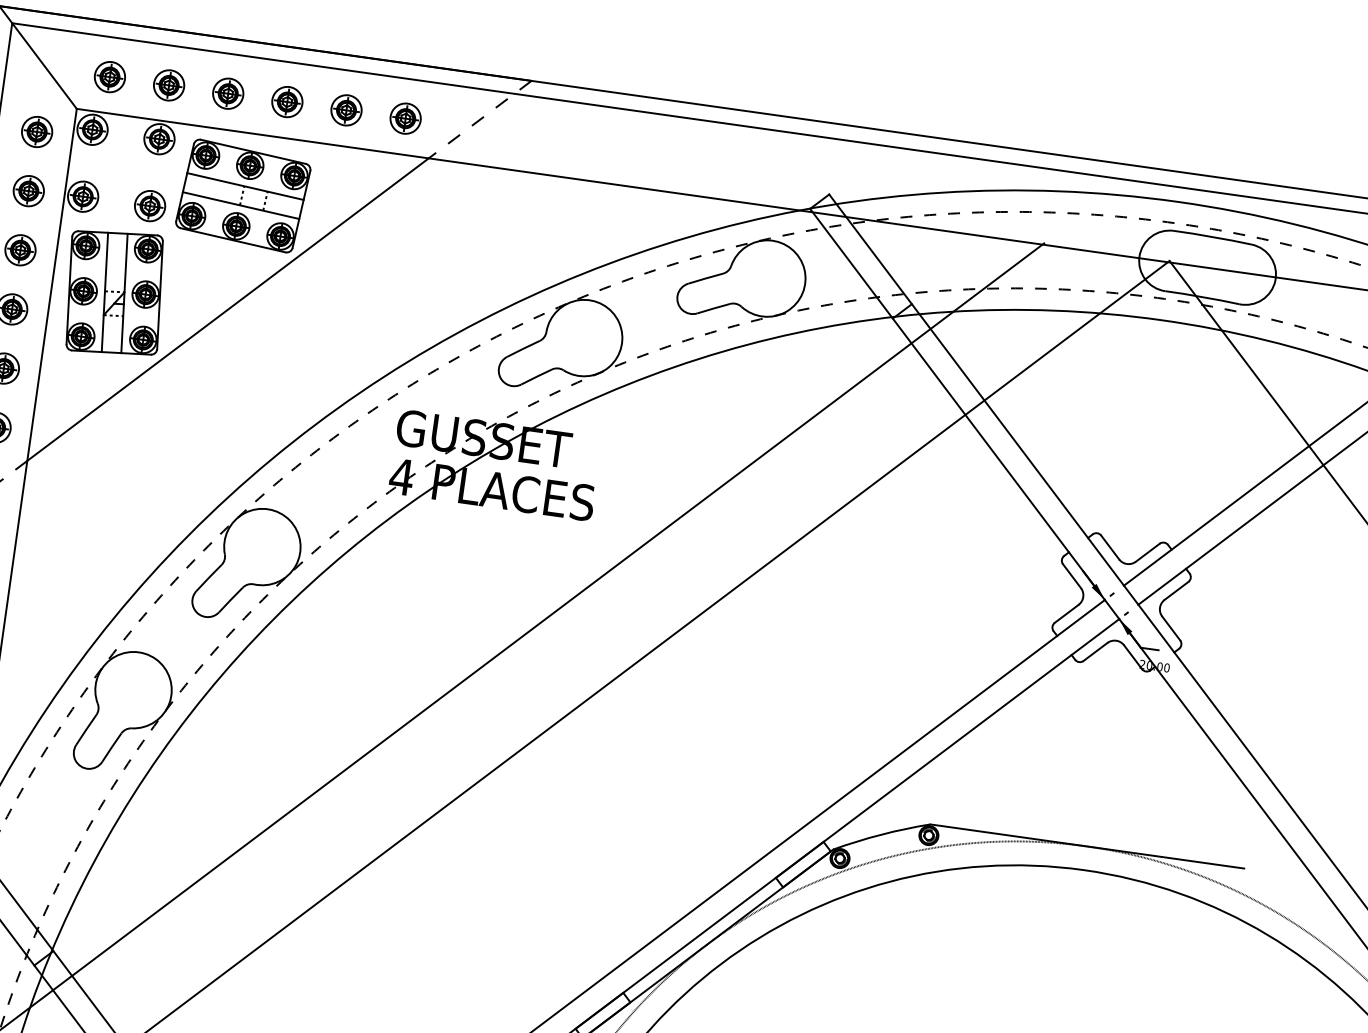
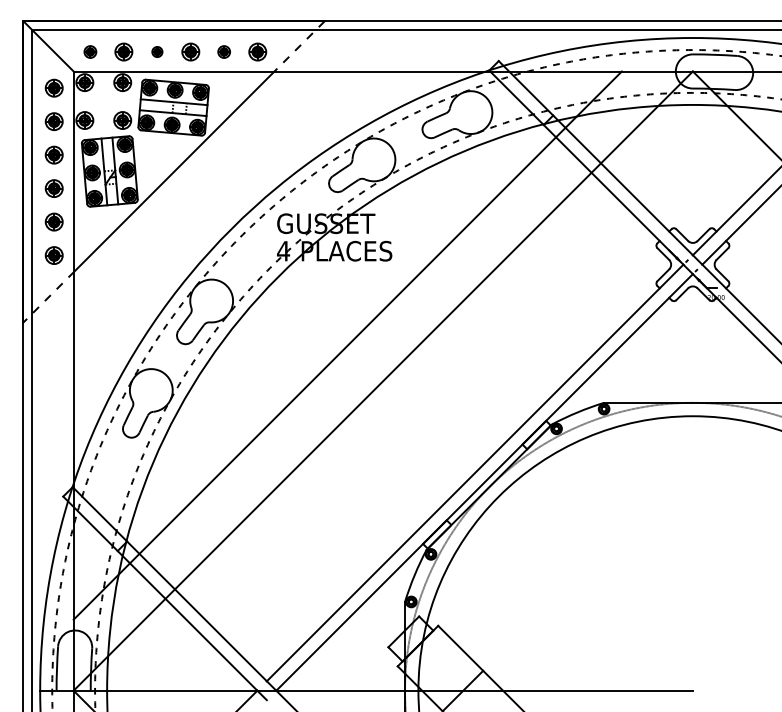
part: (110, 76) -> (90, 51), size x0.7
part: (228, 92) -> (157, 51), size x0.6
part: (345, 109) -> (223, 51), size x0.7

